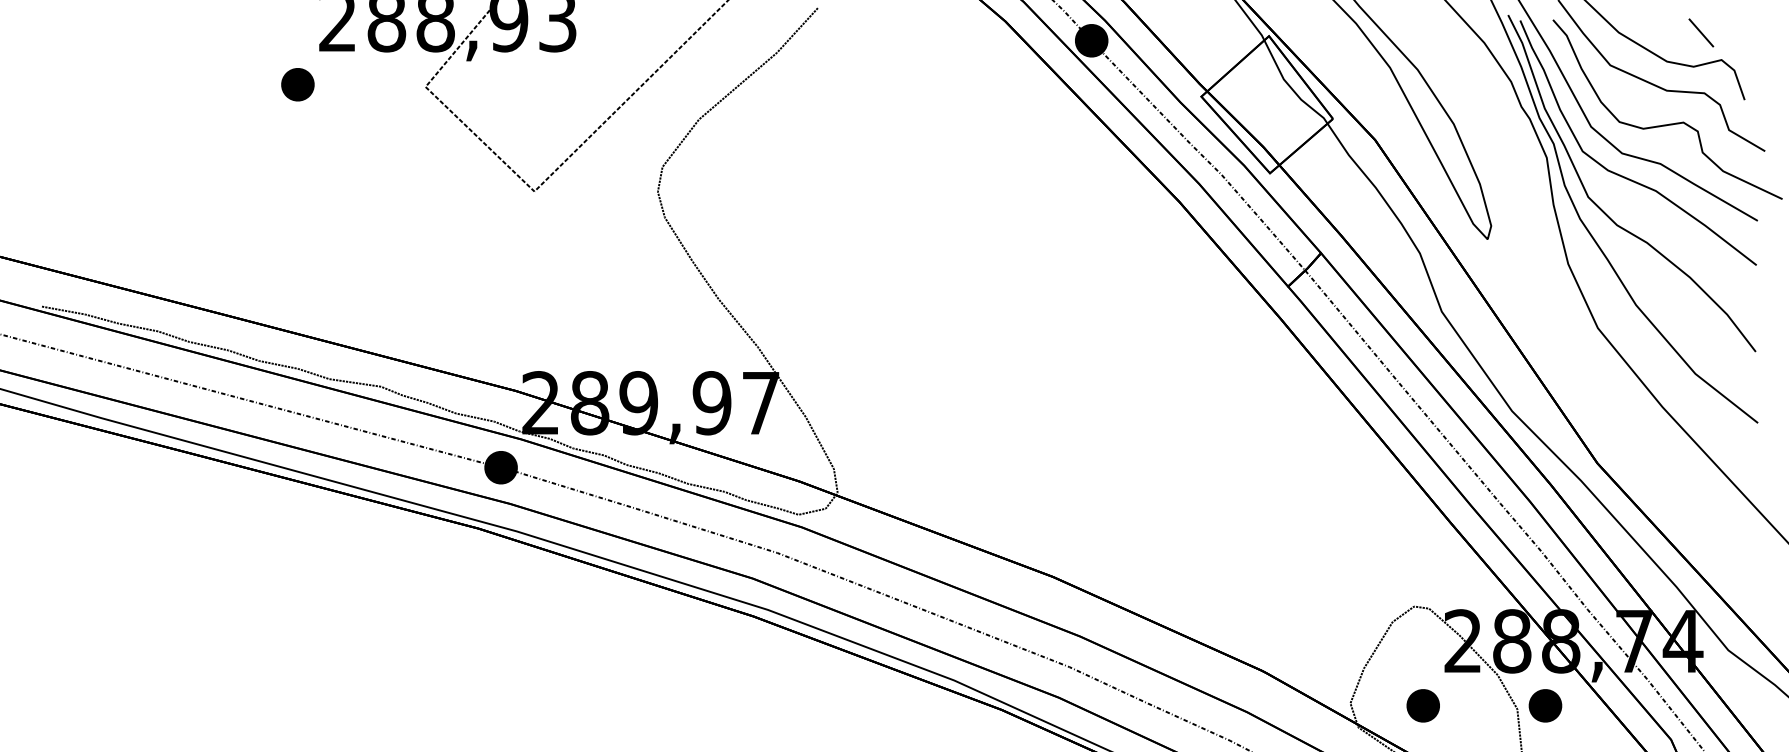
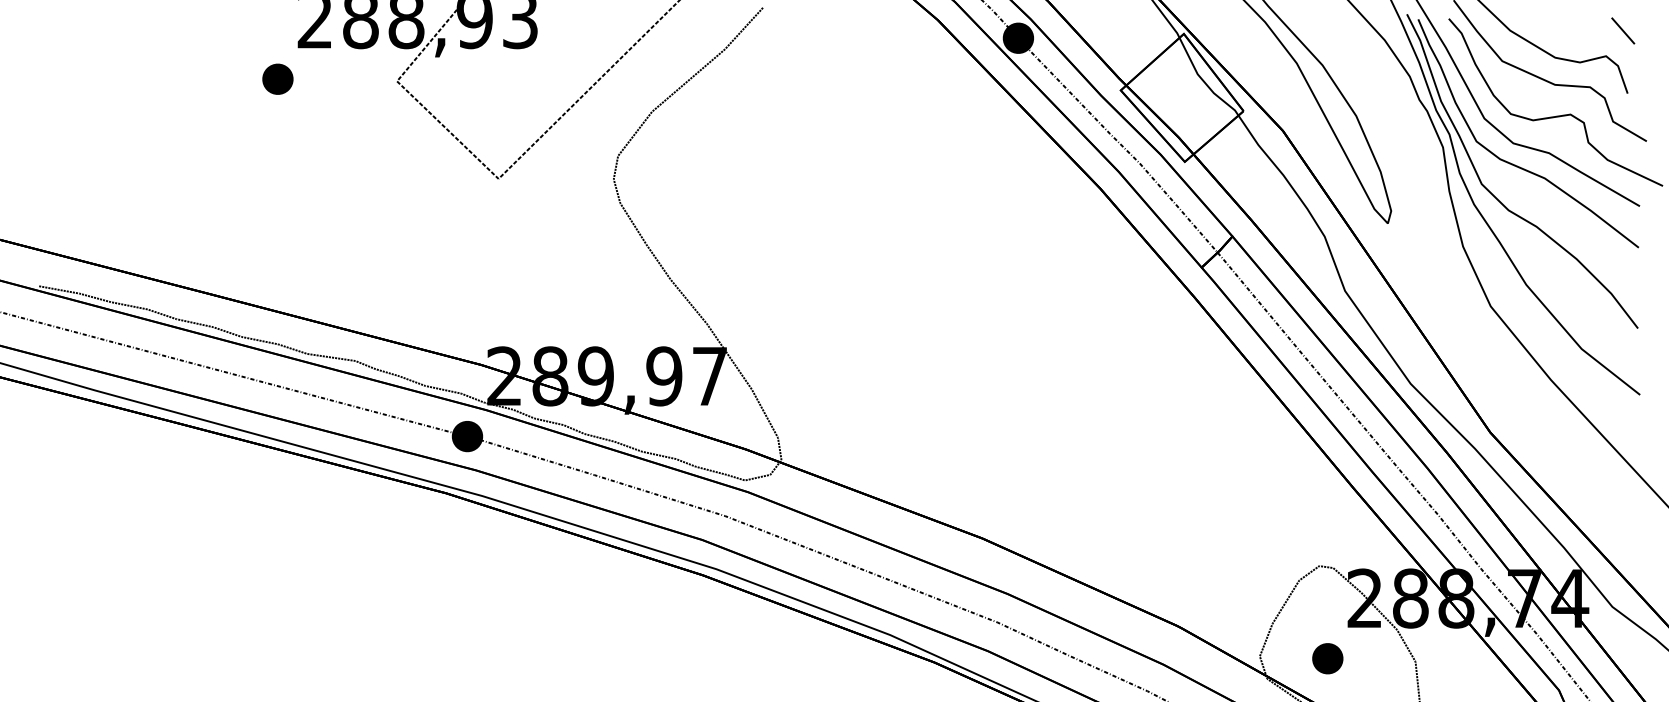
line: (1701, 32) -> (1623, 30), moved
part: (1545, 705) -> (1441, 658), removed

